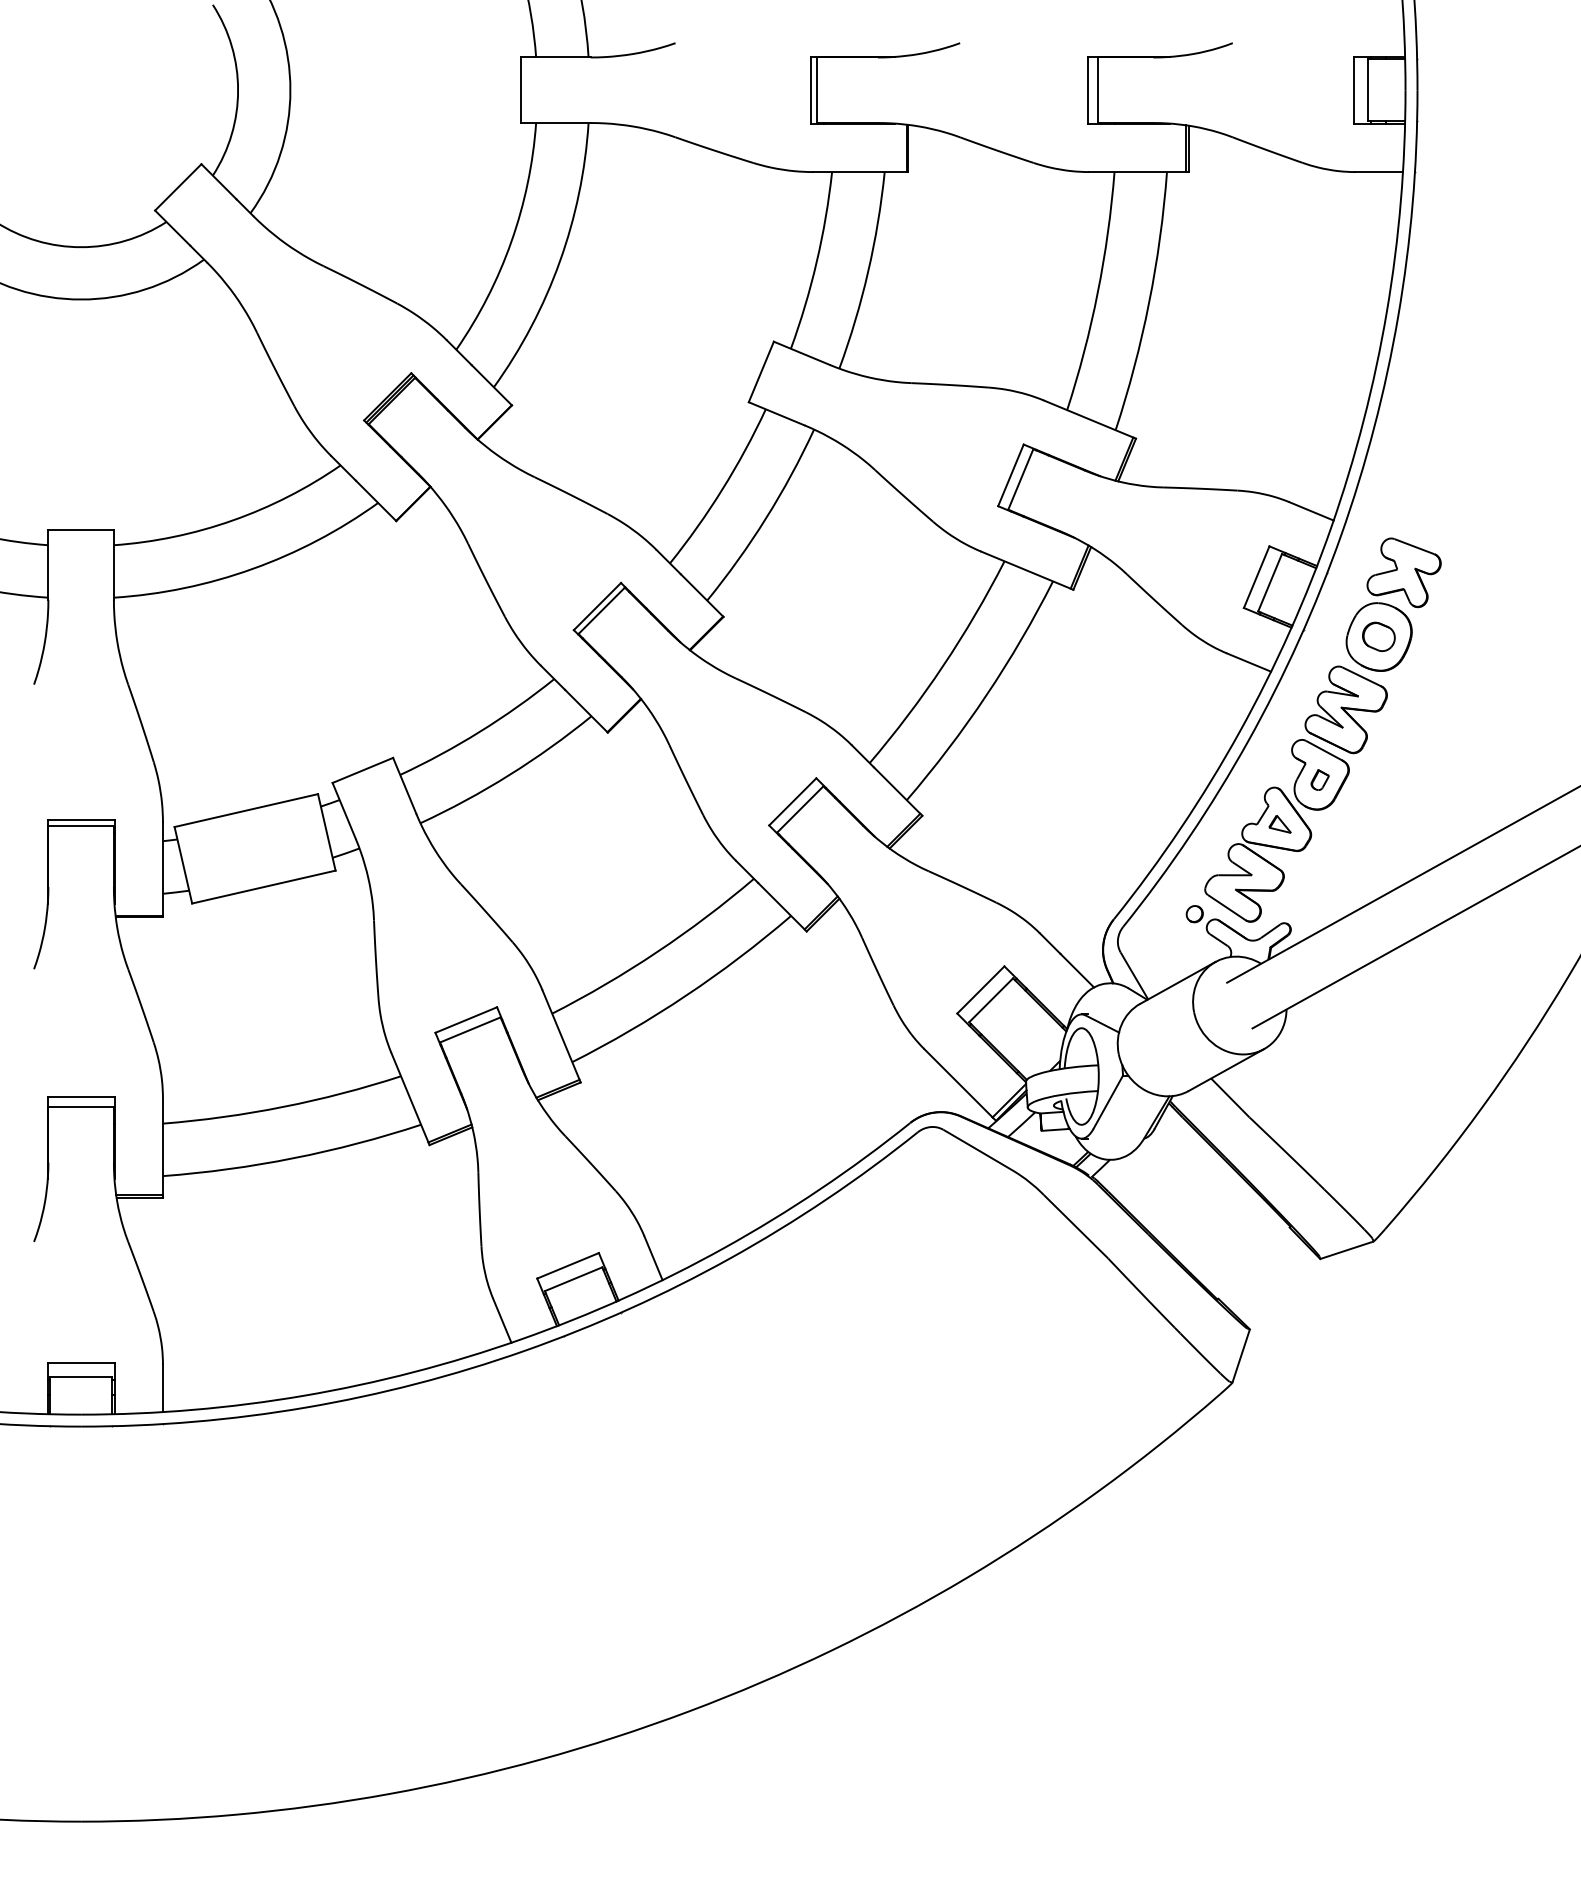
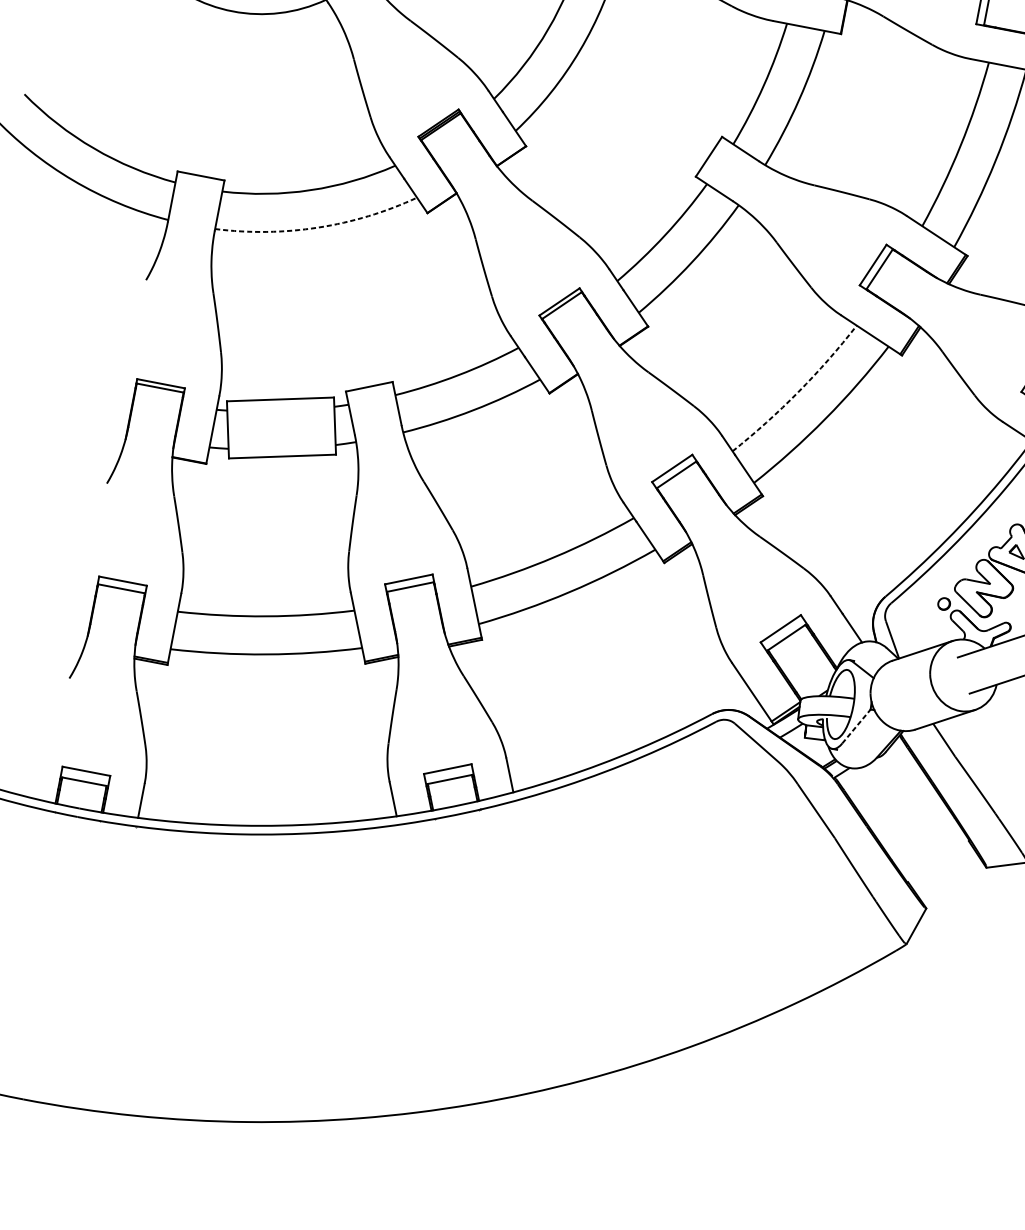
arc: (252, 568) -> (318, 227), solid -> dashed
arc: (943, 666) -> (798, 392), solid -> dashed
line: (1108, 1101) -> (856, 726), solid -> dashed

